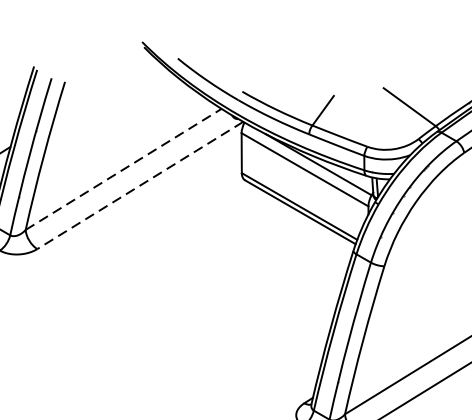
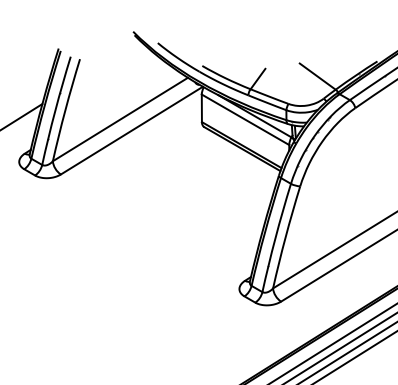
line: (123, 169) -> (120, 119), dashed -> solid
line: (139, 185) -> (131, 130), dashed -> solid

